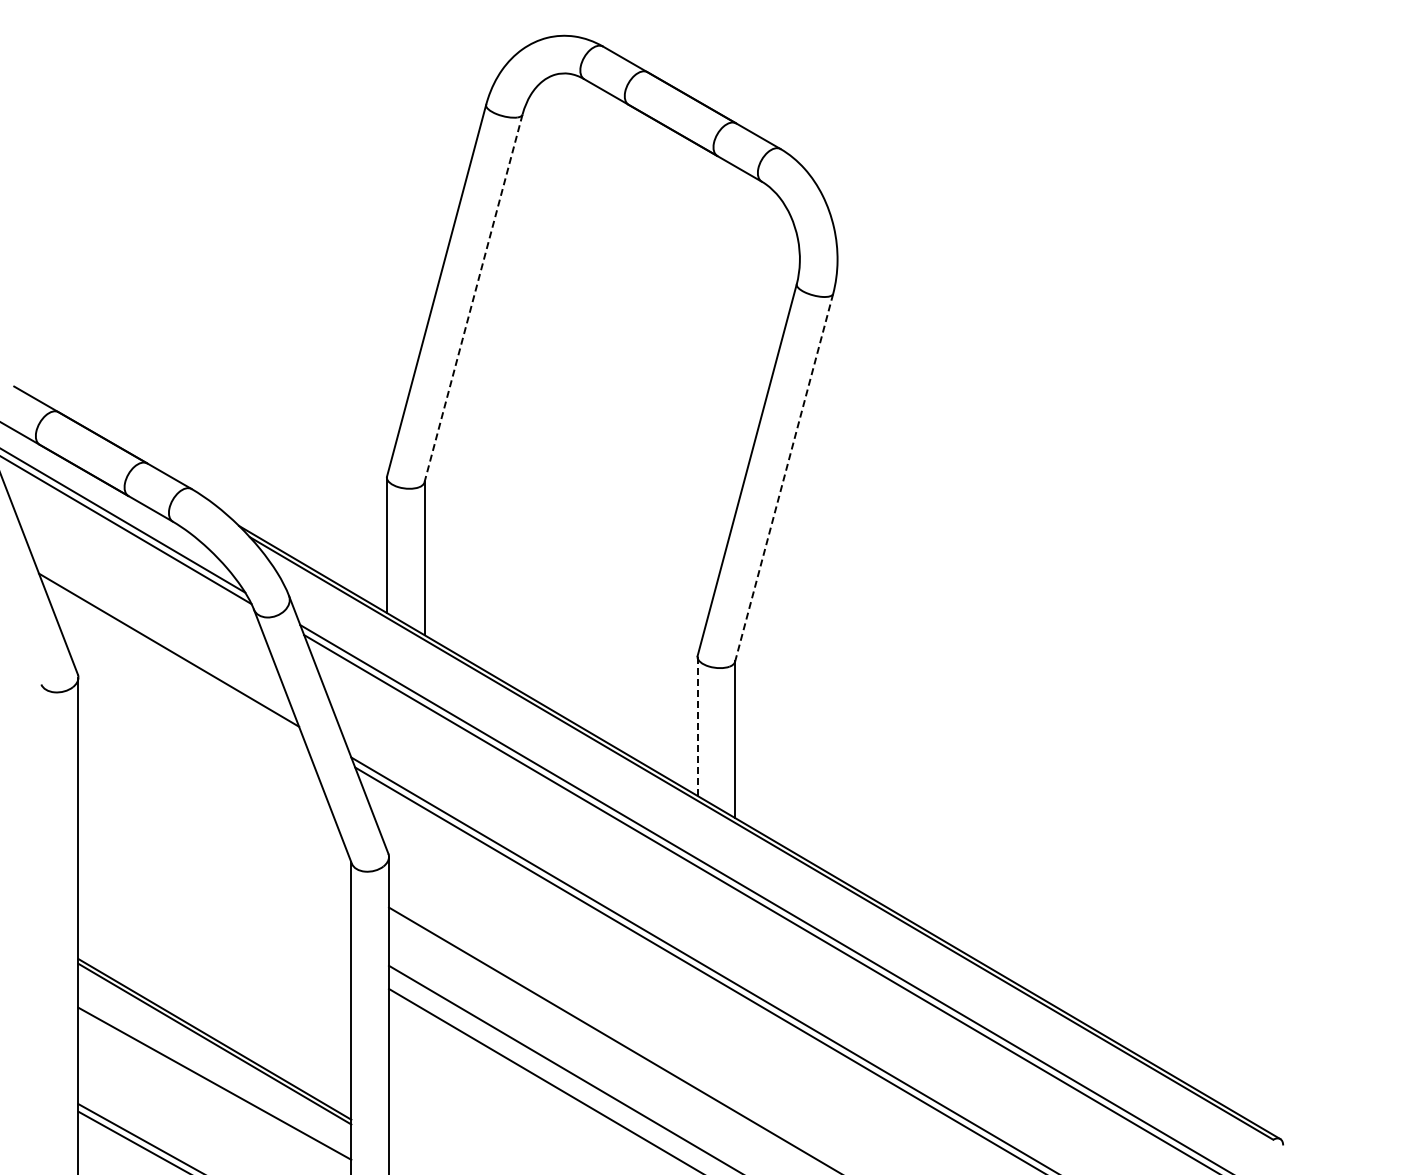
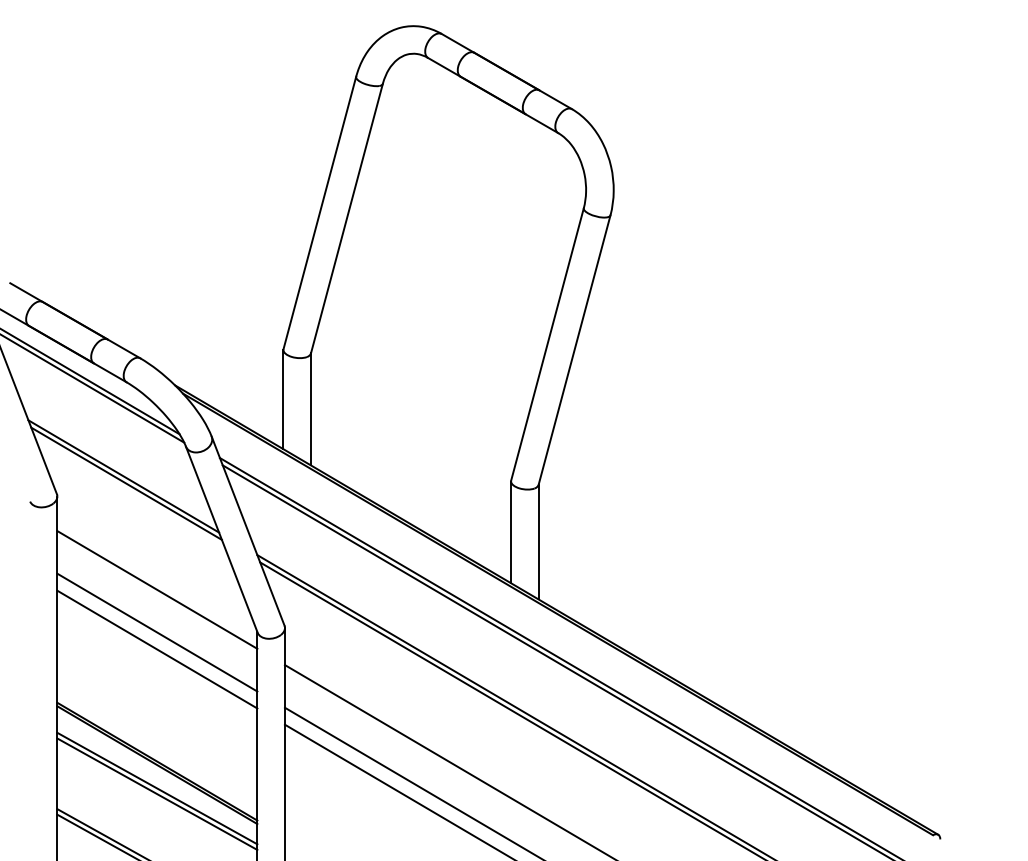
line: (473, 299) -> (346, 219), dashed -> solid
line: (784, 477) -> (574, 349), dashed -> solid
line: (172, 659) -> (126, 483), added
line: (697, 726) -> (511, 532), dashed -> solid
line: (214, 804) -> (157, 589), added
line: (214, 862) -> (157, 632), added
line: (214, 886) -> (157, 649), added
line: (214, 1076) -> (157, 788), added

